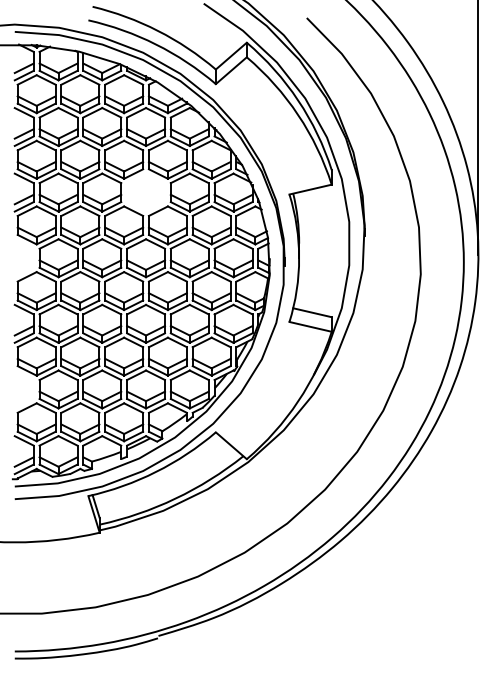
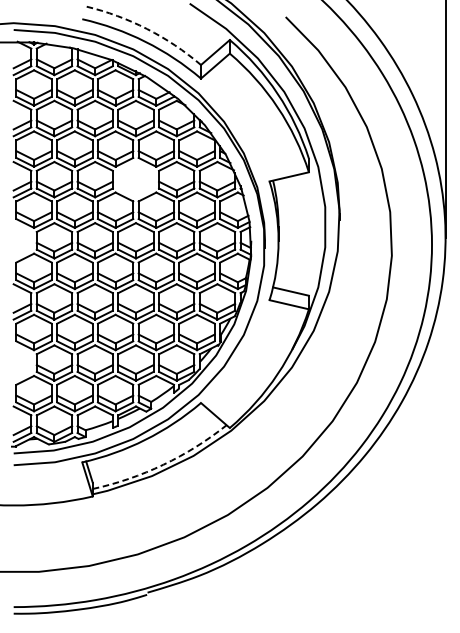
arc: (157, 30) -> (146, 28), solid -> dashed
arc: (175, 498) -> (163, 464), solid -> dashed

